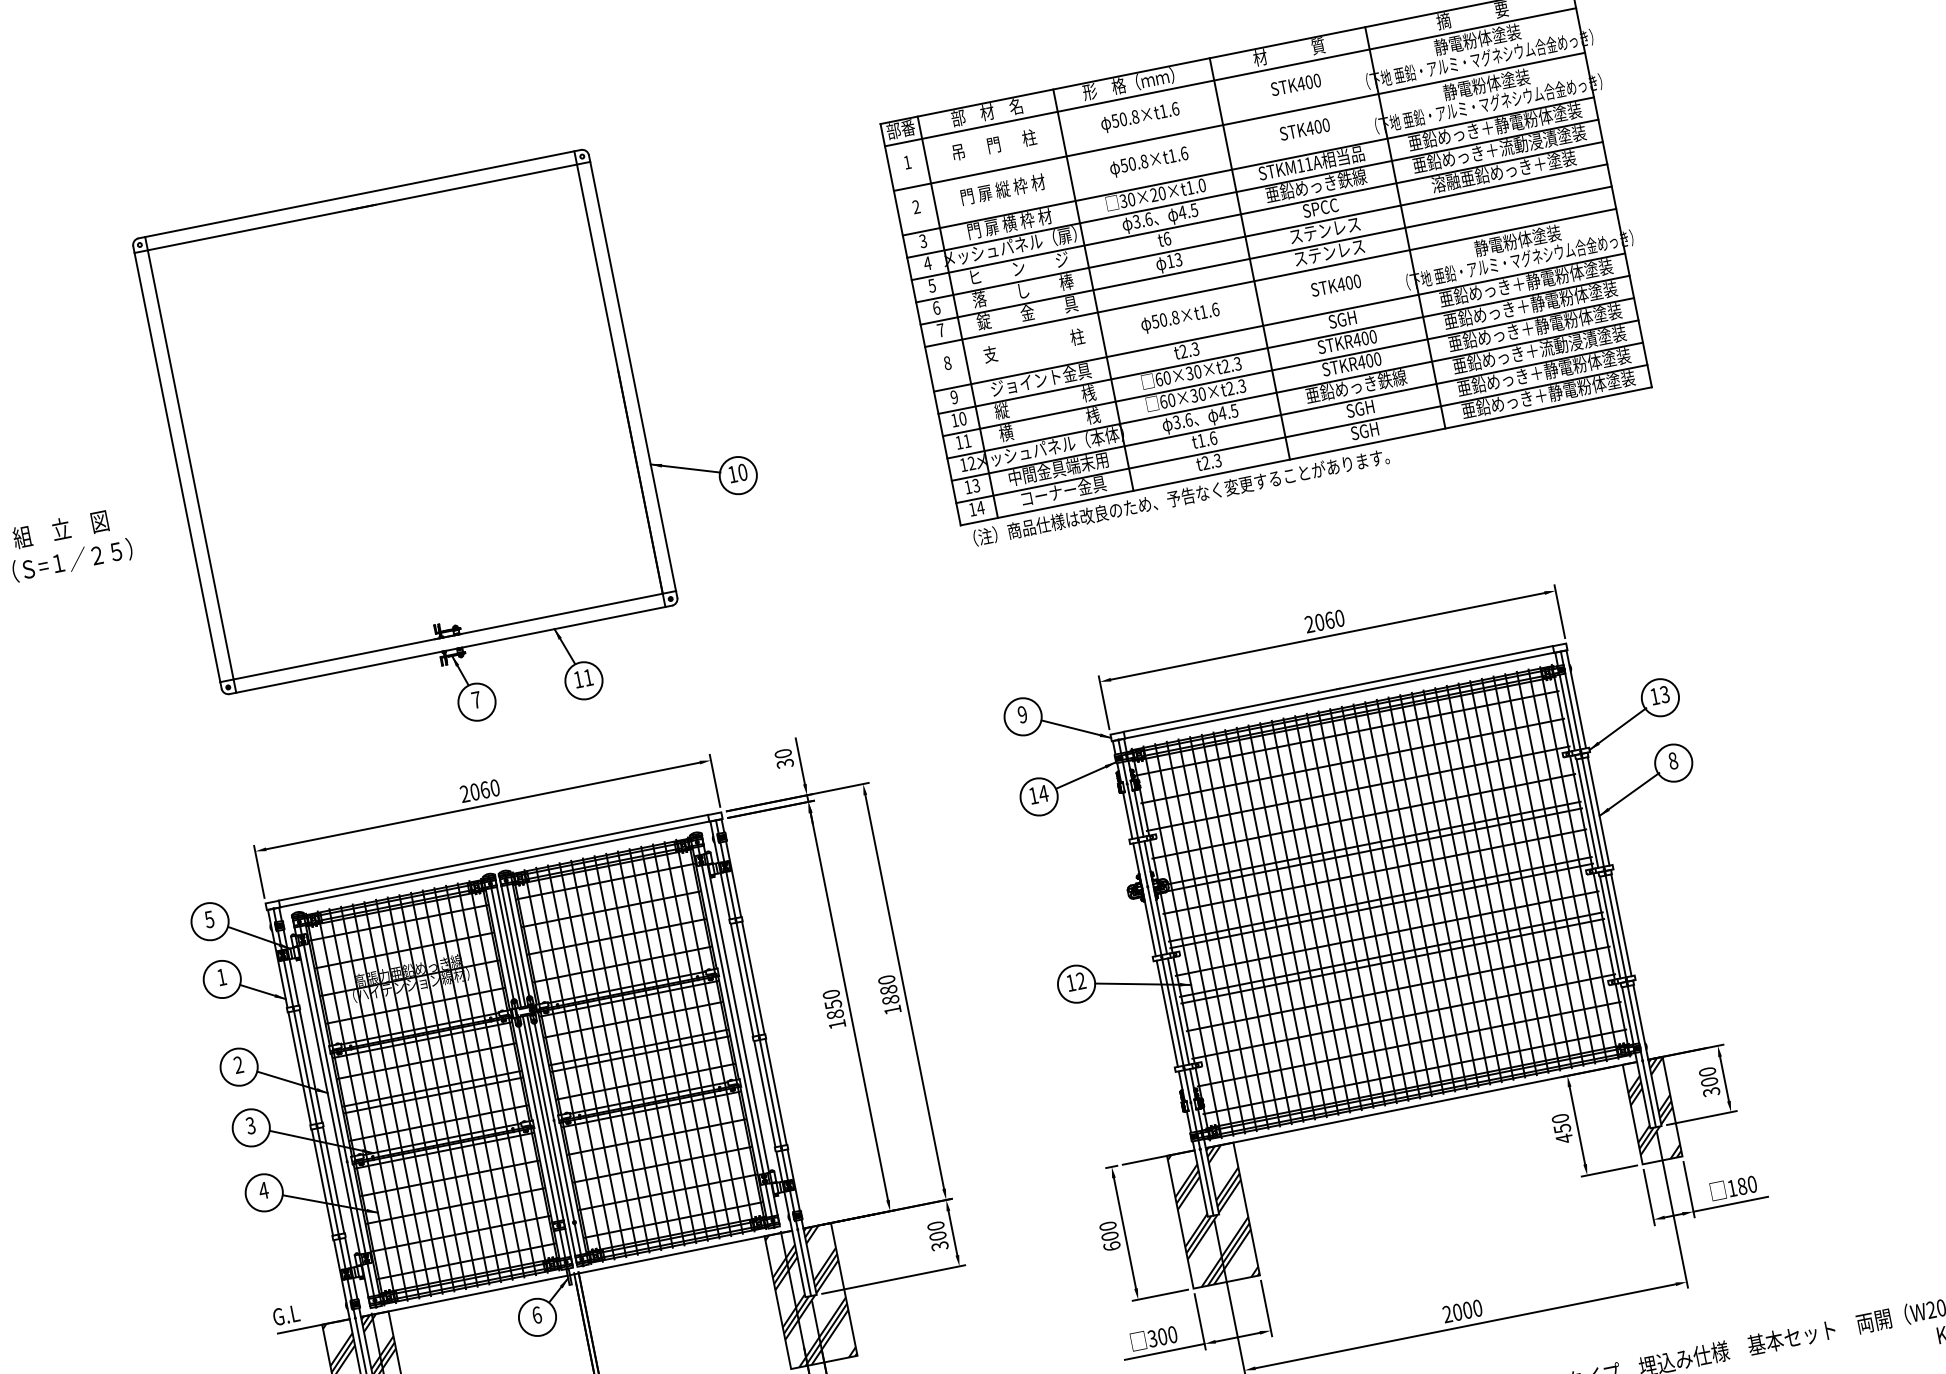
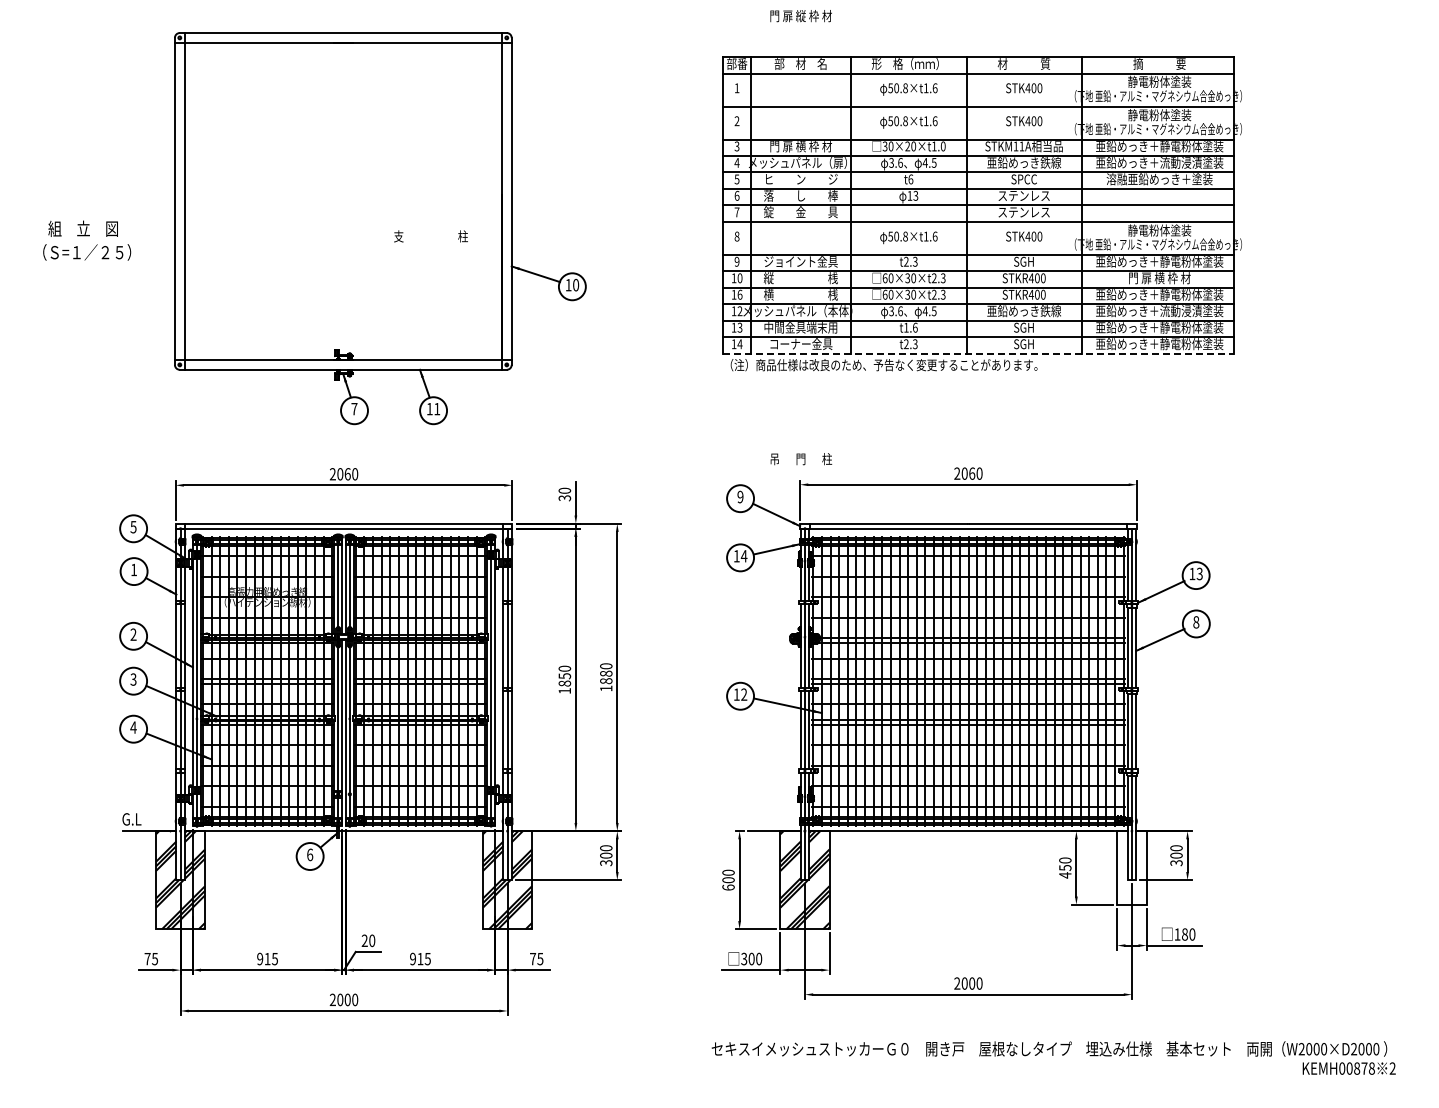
text: (994, 145) -> (801, 459), moved
text: (1002, 190) -> (800, 16), moved
text: (1530, 305) -> (1159, 278), 亜鉛めっき＋静電粉体塗装 -> 門 扉 横 枠 材
text: (1033, 345) -> (430, 236), moved
text: (966, 440) -> (739, 294), 11 -> 16
line: (1307, 455) -> (979, 353), solid -> dashed
hatch: (1651, 1110) -> (1131, 867), removed

